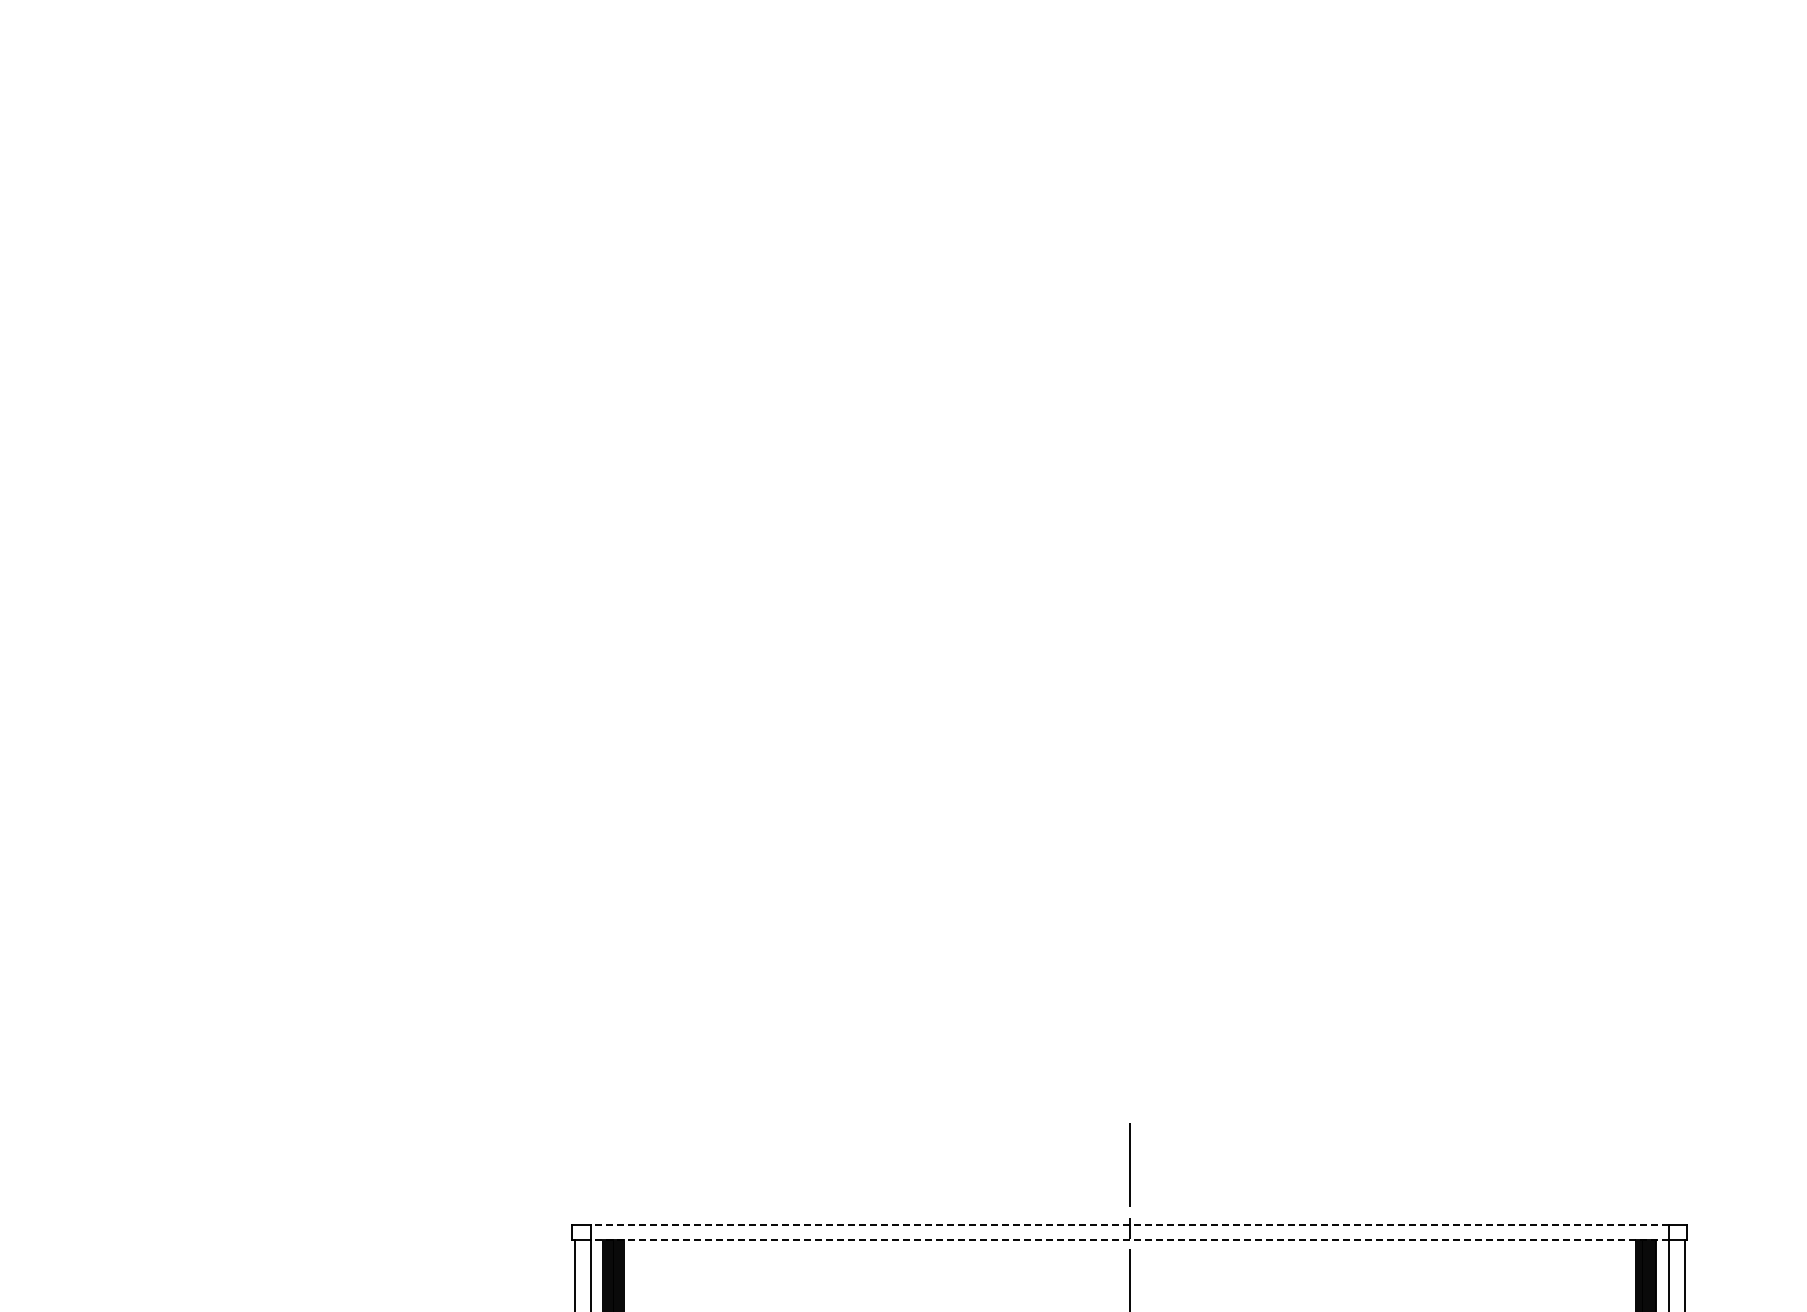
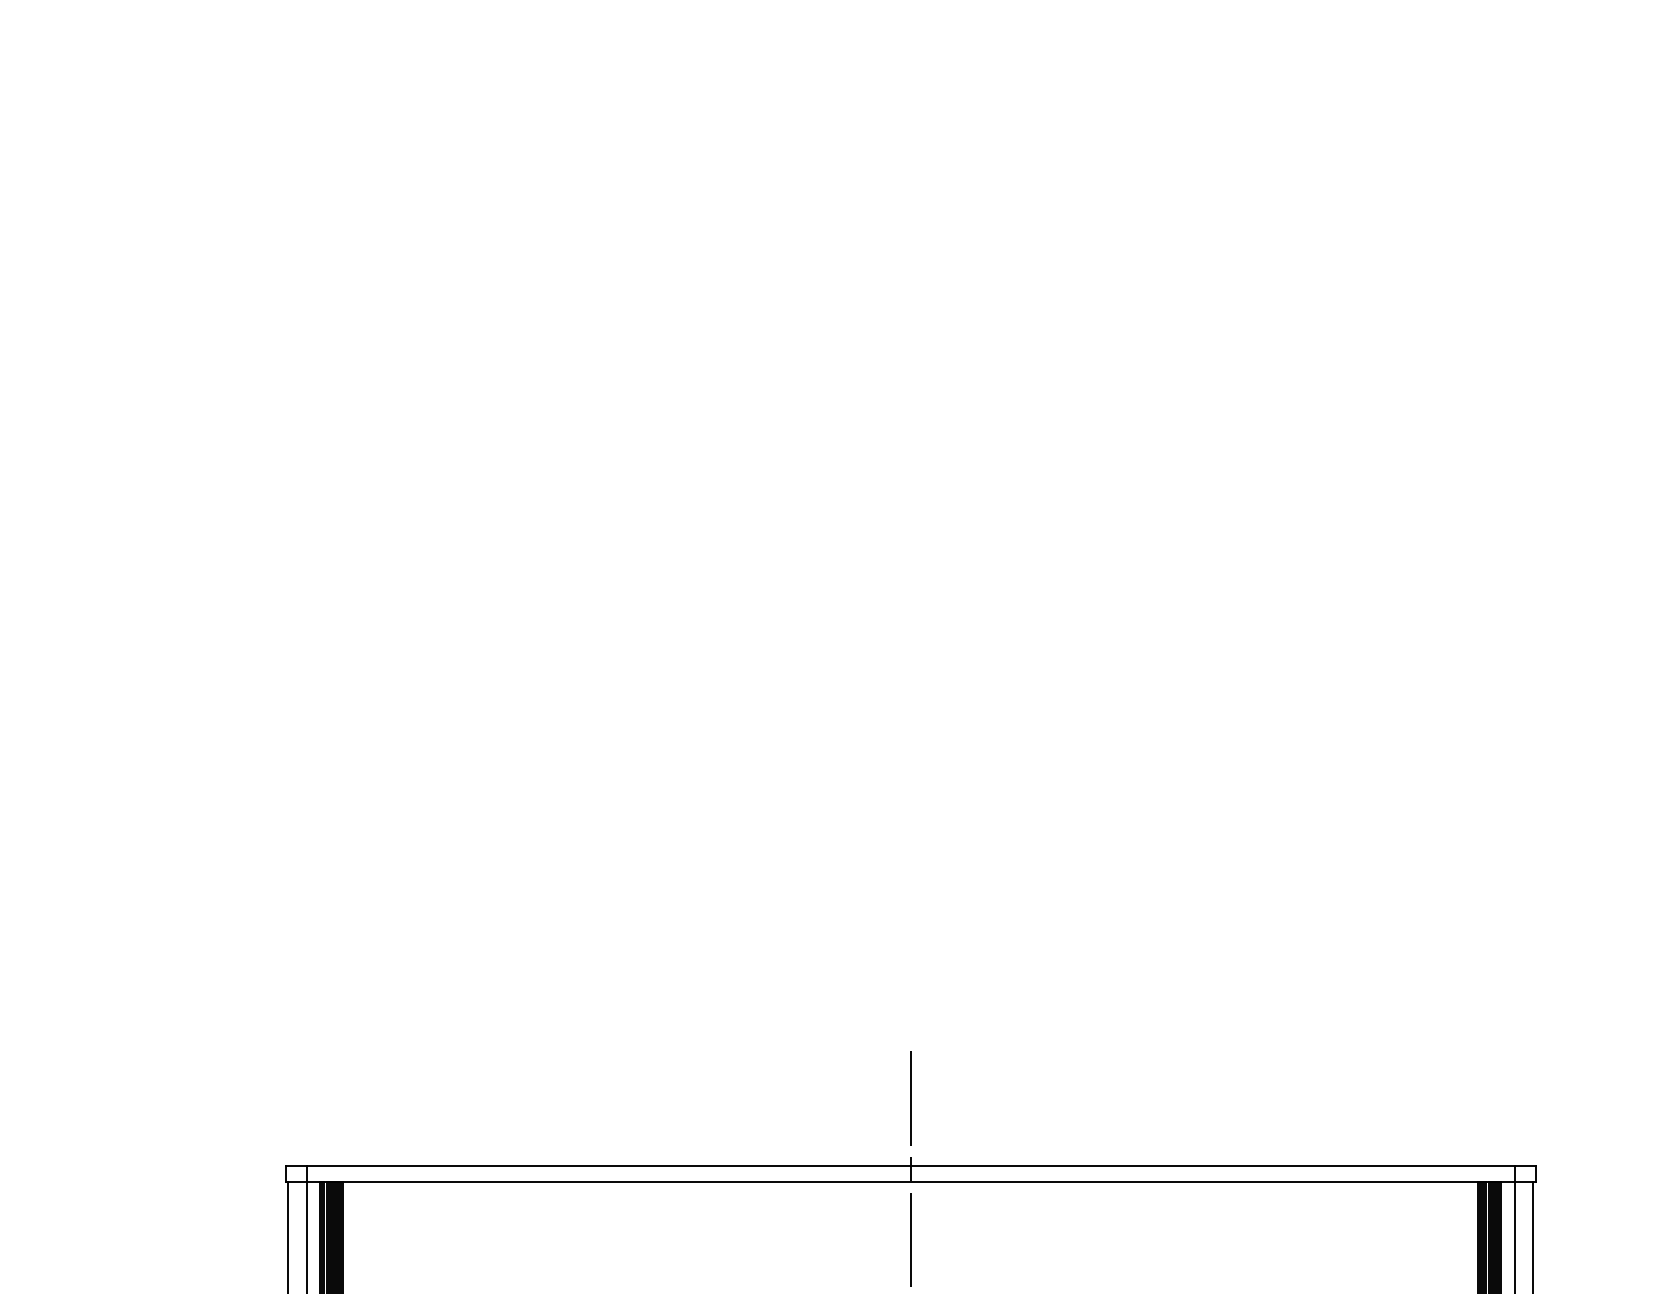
line: (1129, 1225) -> (910, 1166), dashed -> solid
line: (1129, 1239) -> (910, 1182), dashed -> solid

